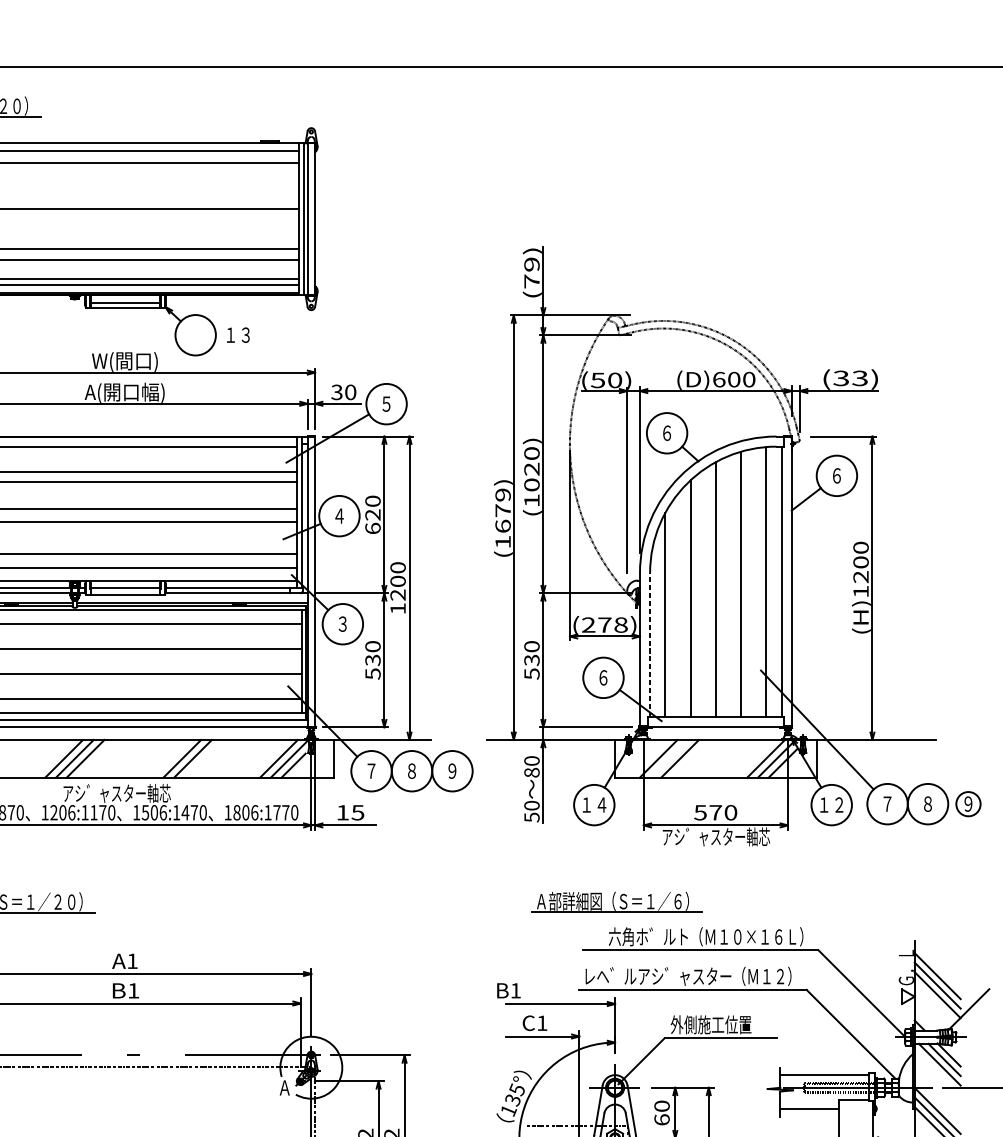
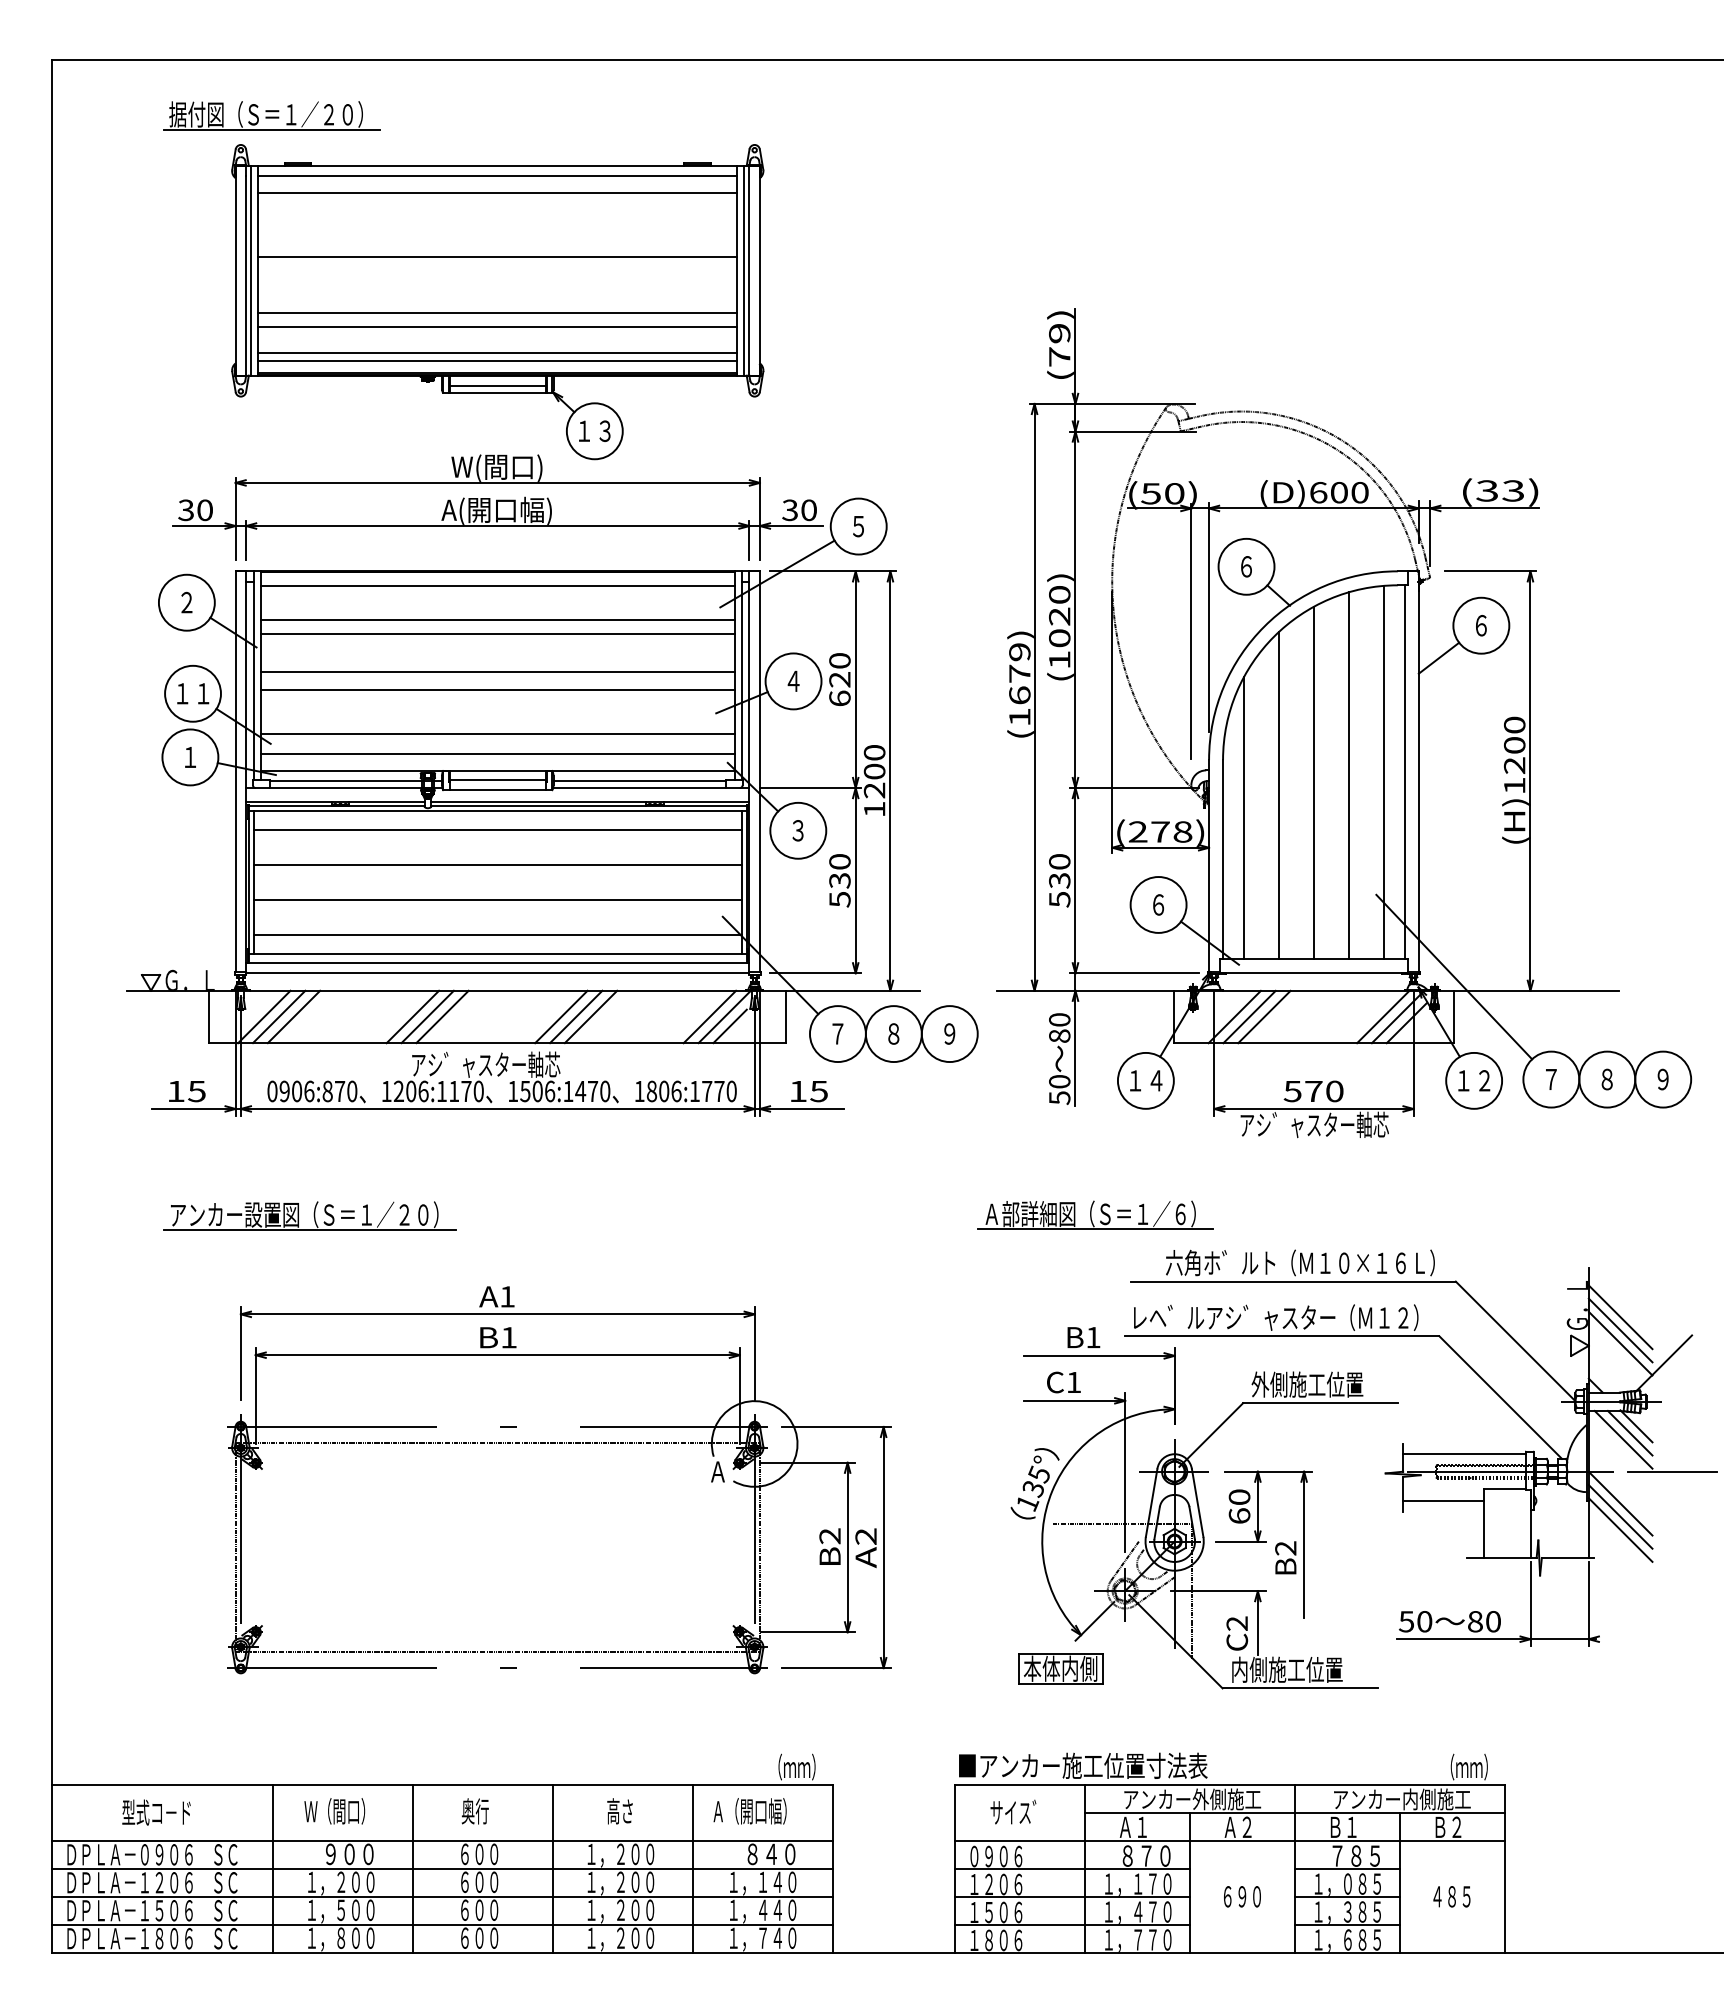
text: (238, 334) -> (594, 430), moved
line: (650, 644) -> (1223, 859), dashed -> solid
line: (171, 758) -> (561, 1016), added
line: (669, 758) -> (1249, 1016), added
circle: (968, 804) -> (1663, 1079), size x1.67
part: (616, 901) -> (1095, 1214), moved
text: (508, 990) -> (1083, 1337), moved

